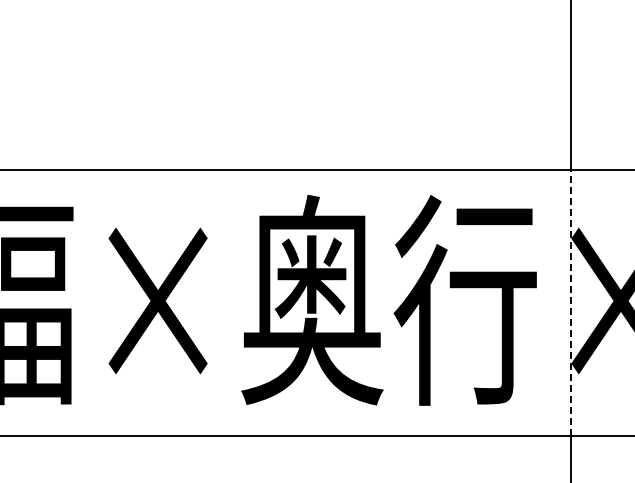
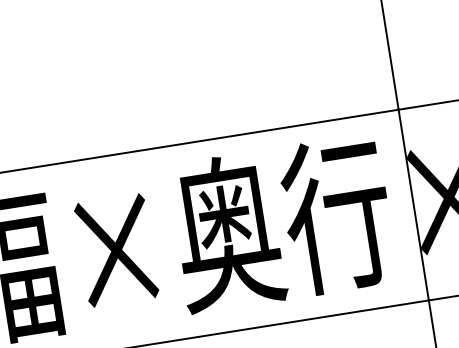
line: (571, 303) -> (413, 205), dashed -> solid

